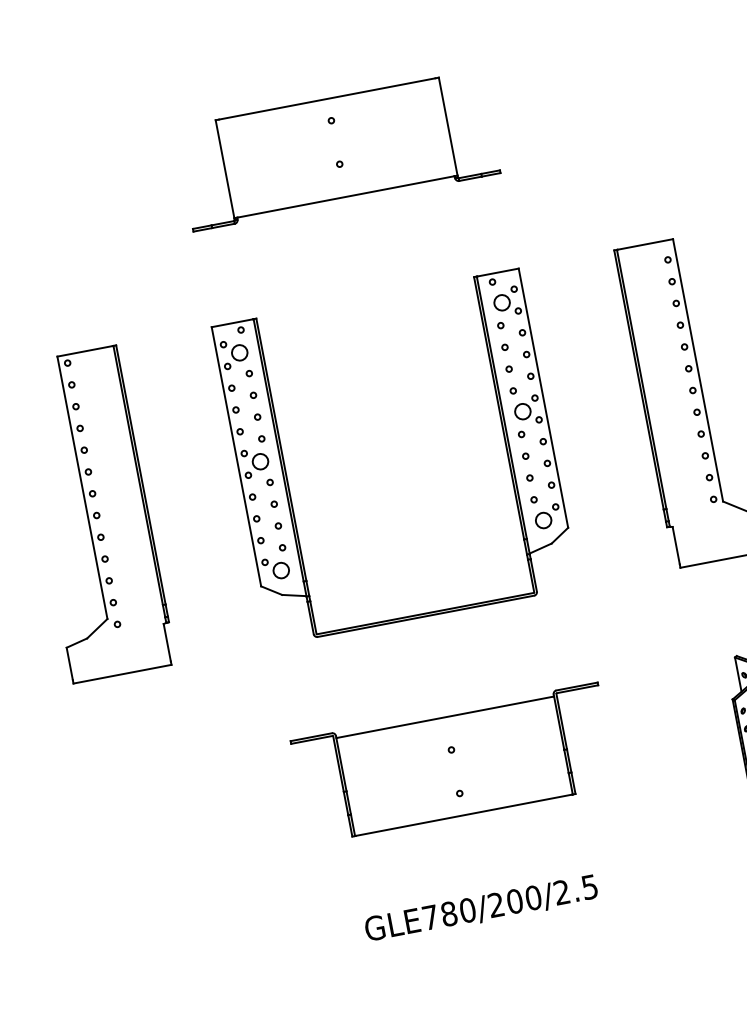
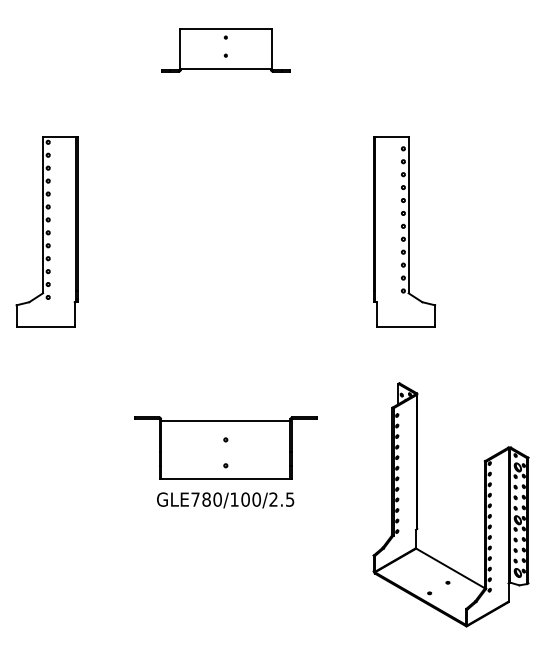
part: (336, 149) -> (225, 49), size x0.7
part: (287, 476) -> (161, 231), removed
part: (453, 762) -> (225, 447), moved
text: (496, 904) -> (234, 499), GLE780/200/2.5 -> GLE780/100/2.5

